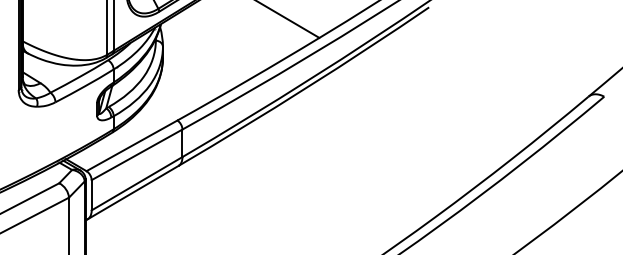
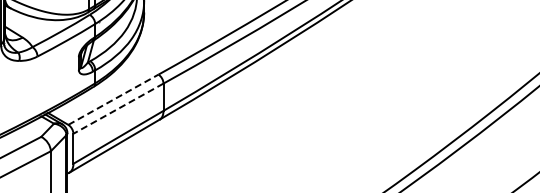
line: (132, 145) -> (113, 99), solid -> dashed
line: (137, 154) -> (118, 108), solid -> dashed

